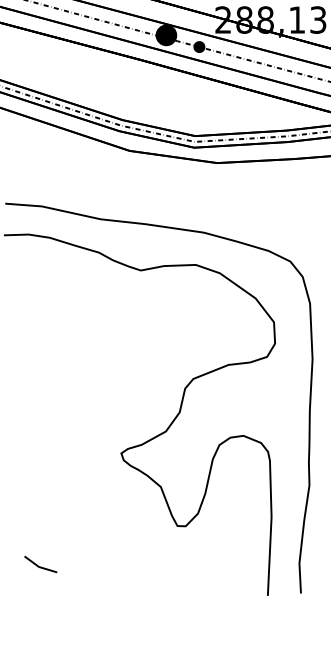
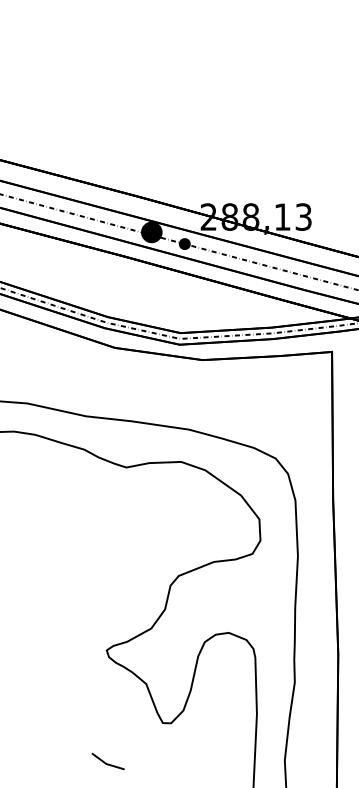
line: (39, 565) -> (106, 762), moved

